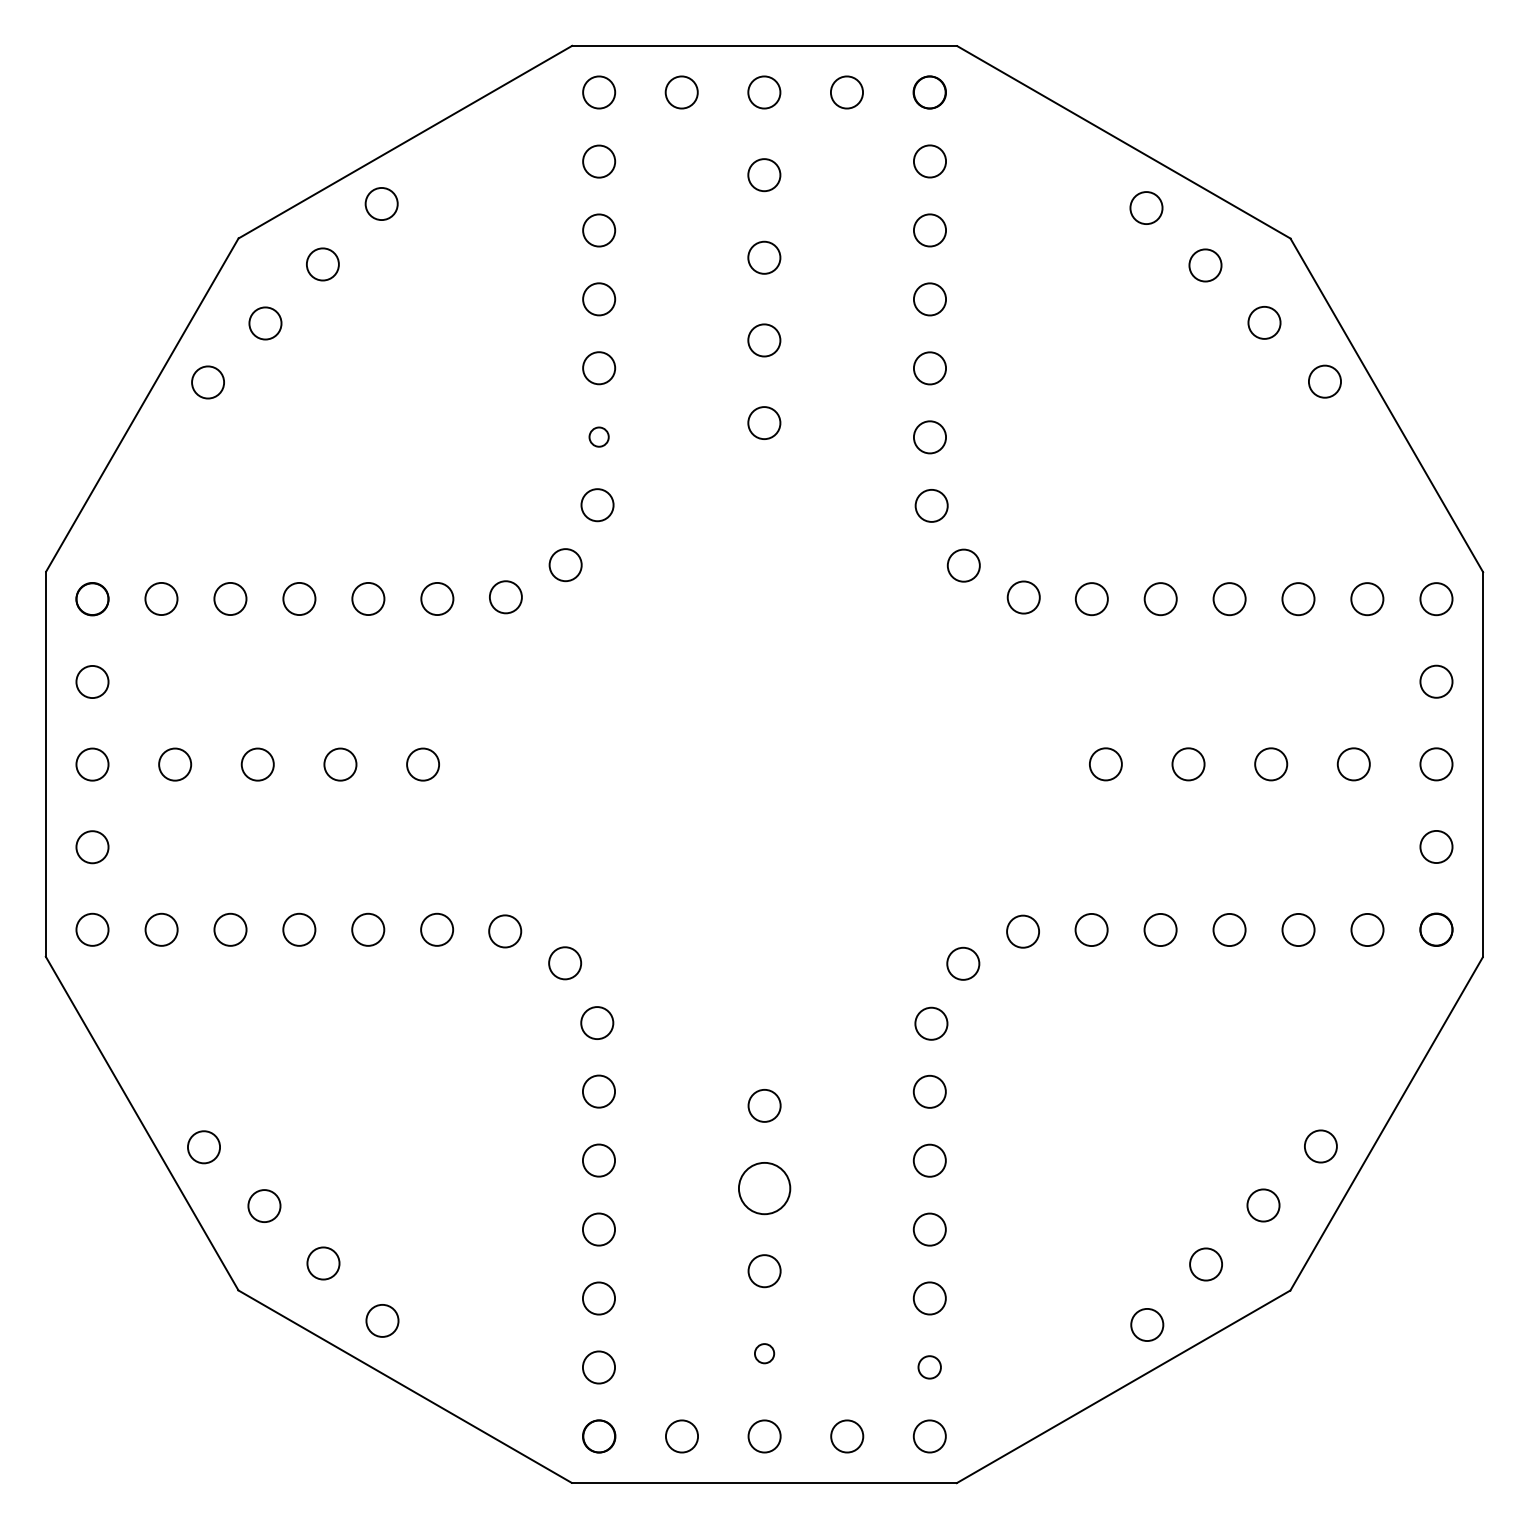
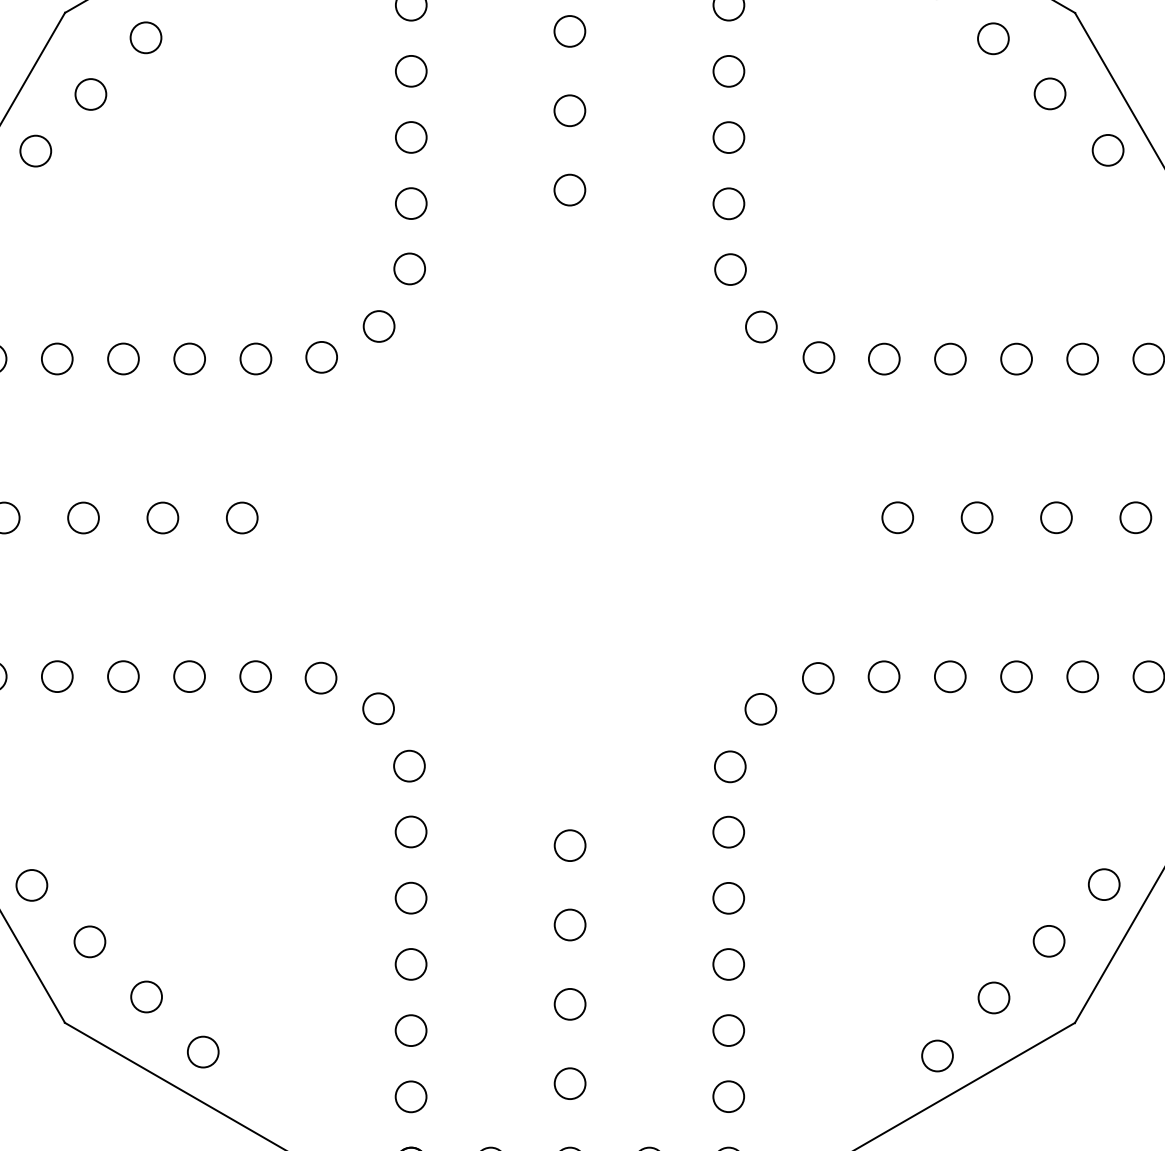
circle: (599, 437) -> (411, 203), size x1.67
circle: (764, 1188) -> (570, 924), size x0.62
circle: (764, 1353) -> (570, 1083), size x1.67
circle: (929, 1367) -> (728, 1096), size x1.43

